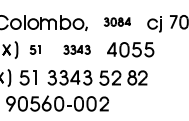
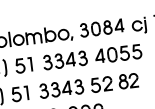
part: (117, 21) -> (102, 27), size x1.67
part: (34, 49) -> (22, 65), size x1.67
part: (76, 49) -> (64, 60), size x1.67

